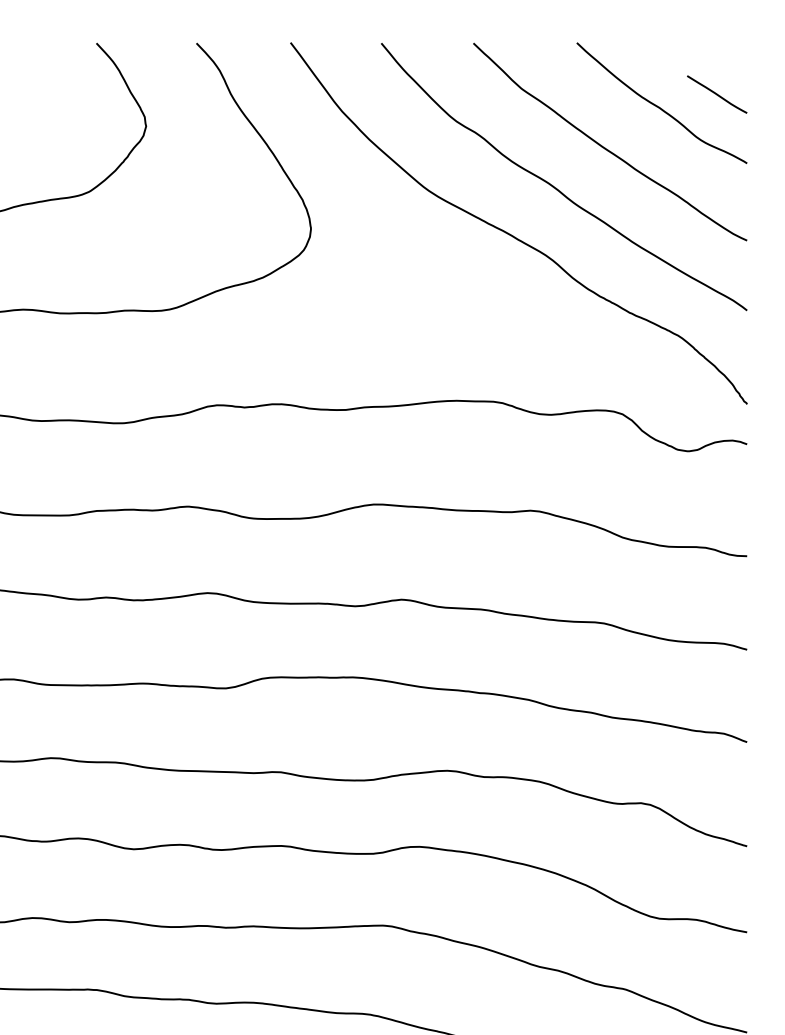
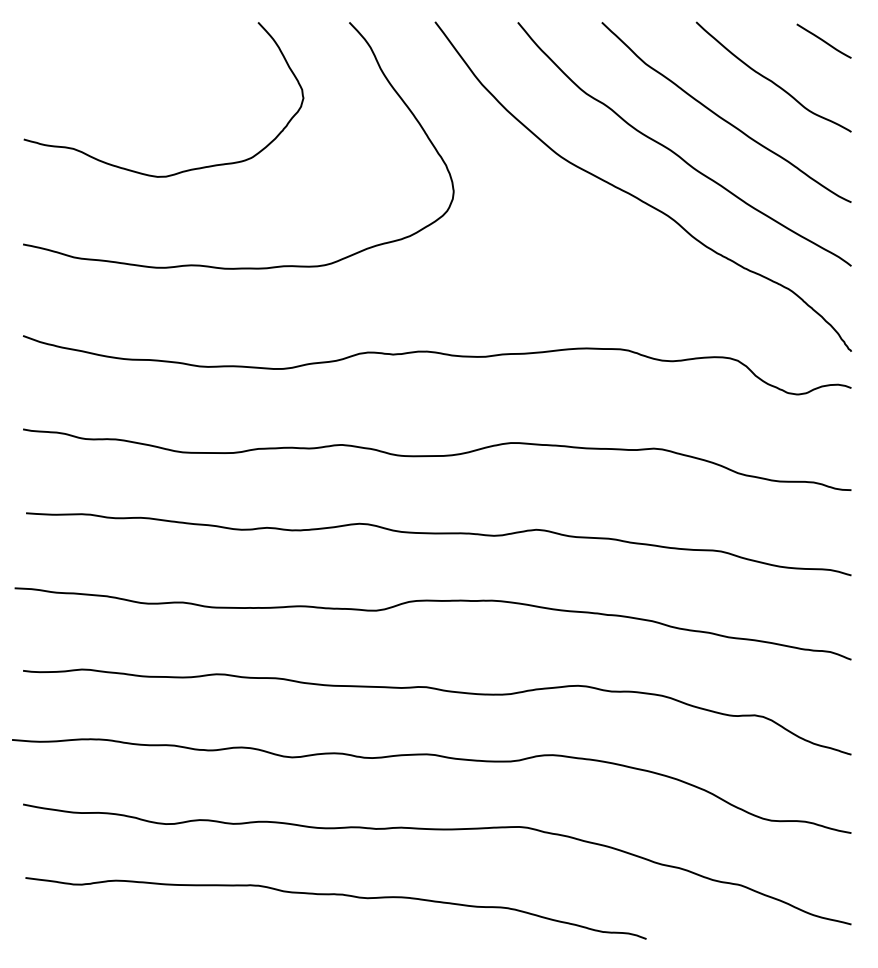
line: (716, 93) -> (823, 40), moved

